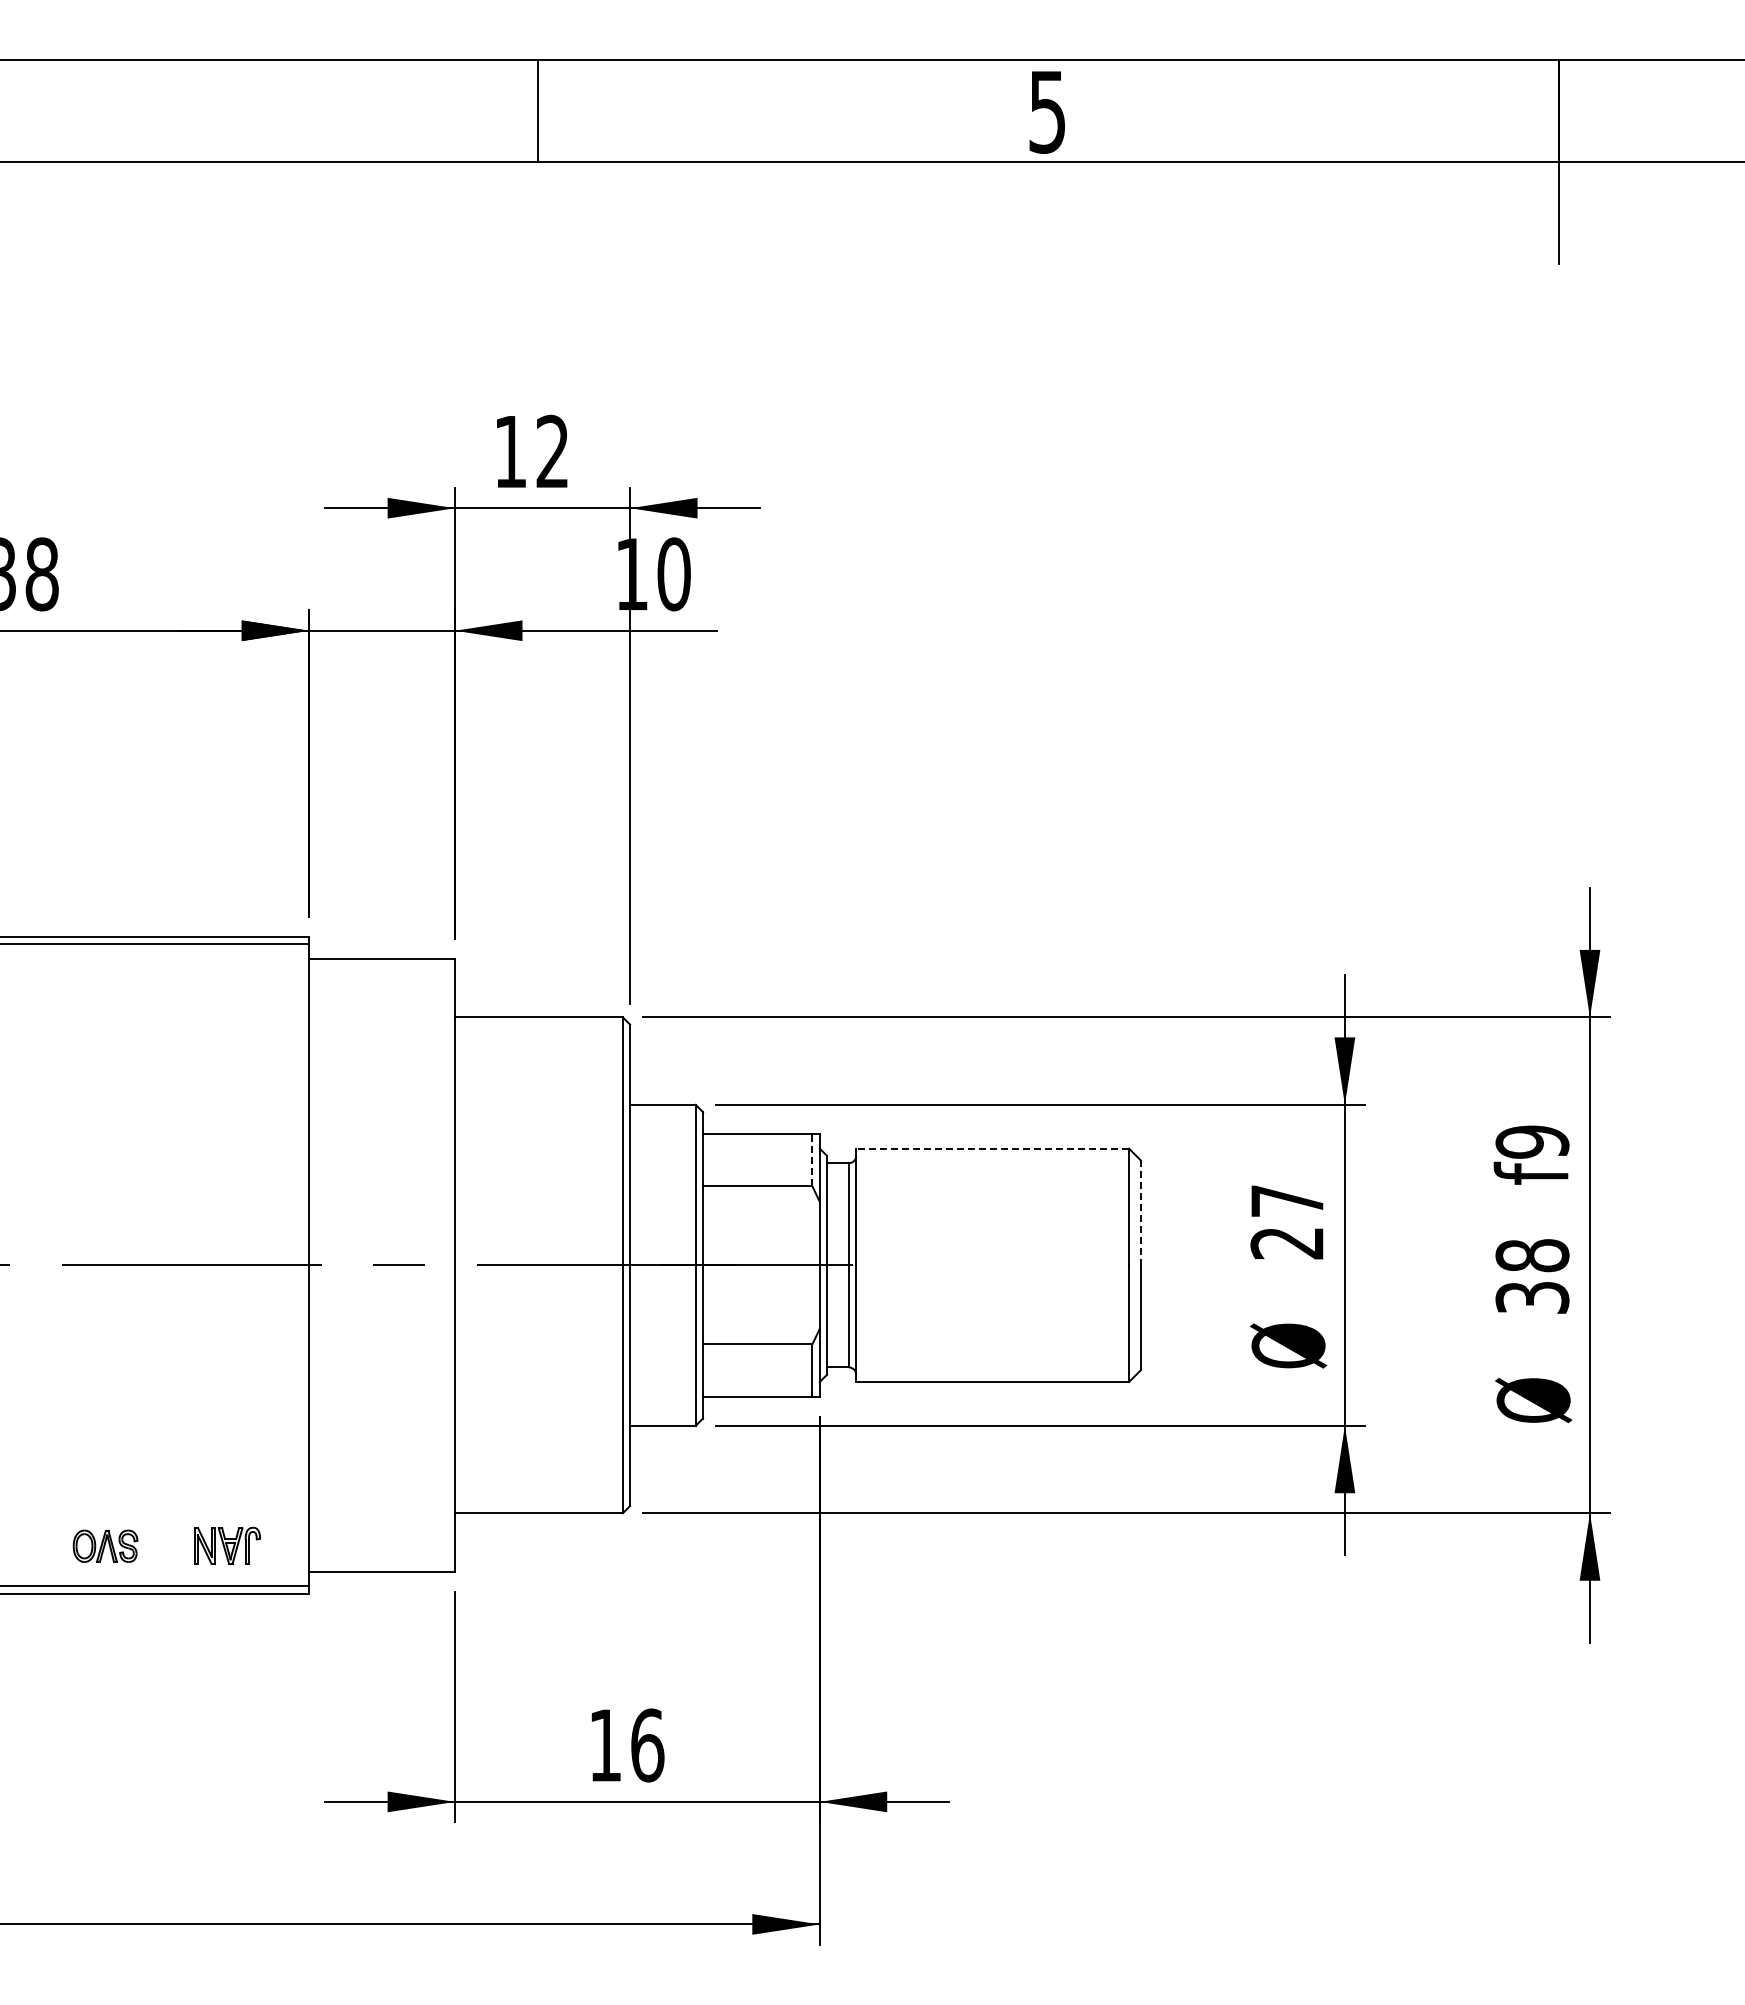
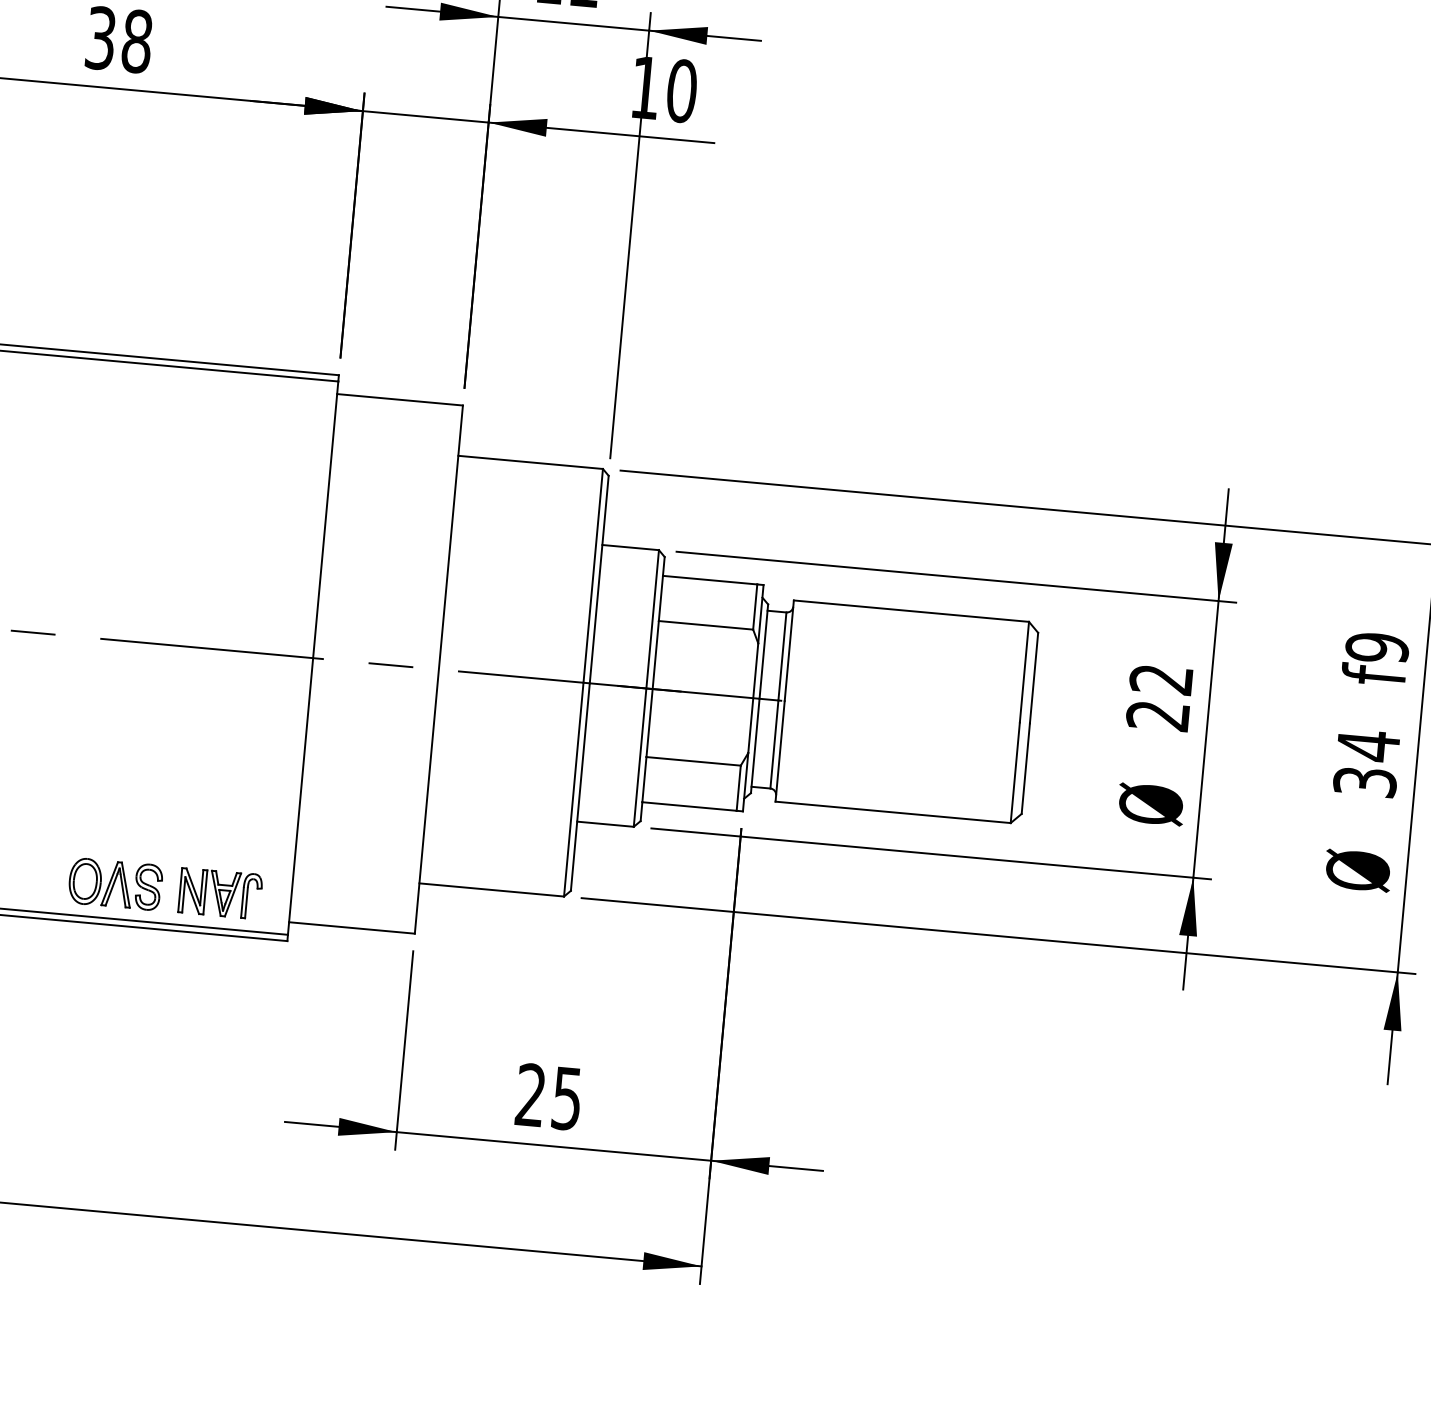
line: (992, 1148) -> (911, 611), dashed -> solid
line: (812, 1159) -> (755, 606), dashed -> solid
text: (1286, 1201) -> (1160, 679), 27 -> 22
line: (1140, 1212) -> (1033, 677), dashed -> solid
text: (1532, 1255) -> (1368, 745), 38 -> 34
part: (227, 1545) -> (220, 893), size x1.43
part: (105, 1546) -> (115, 884), size x1.67
text: (626, 1745) -> (549, 1096), 16 -> 25

